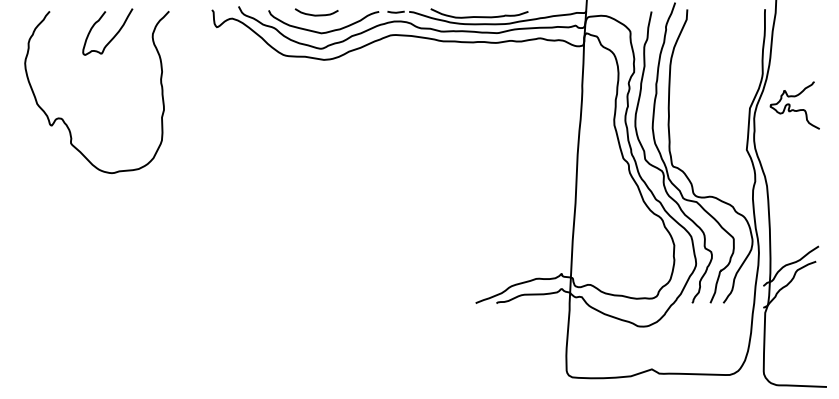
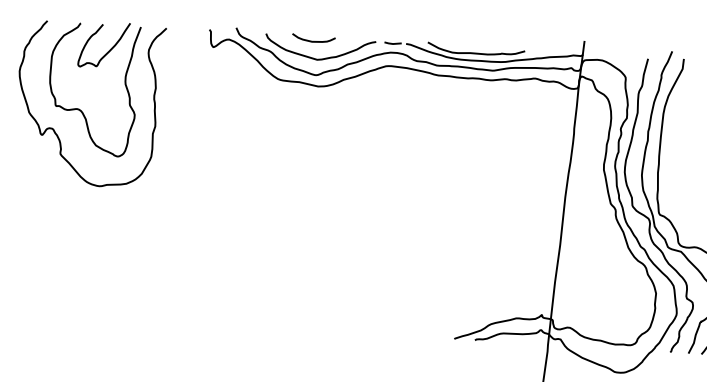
curve: (88, 97) -> (80, 109), added

